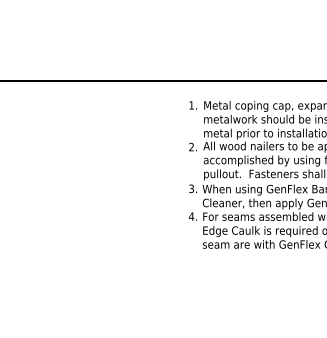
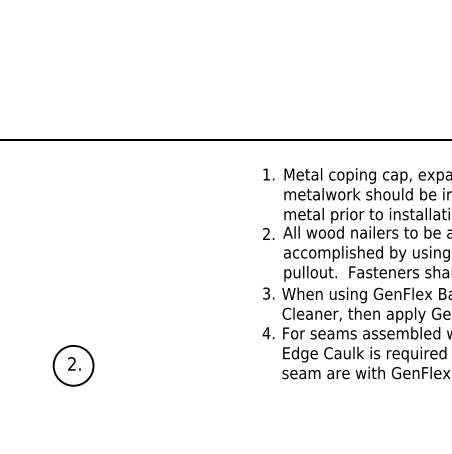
part: (56, 239) -> (73, 365), added

